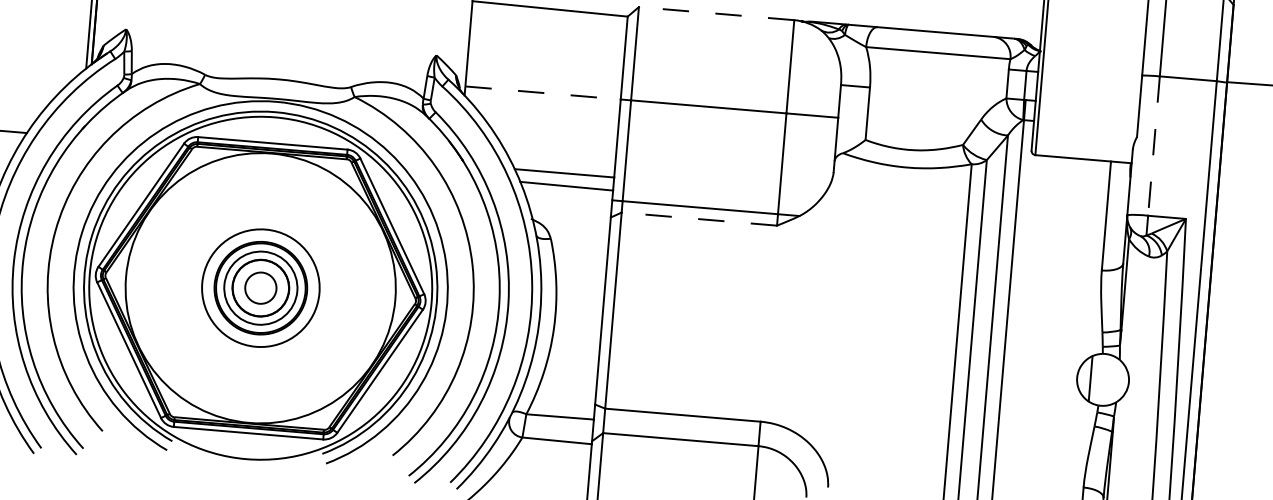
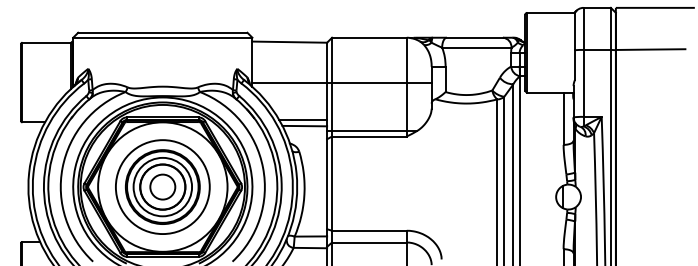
line: (714, 12) -> (368, 37), dashed -> solid
line: (544, 92) -> (290, 82), dashed -> solid
line: (1153, 146) -> (583, 83), dashed -> solid
line: (697, 218) -> (368, 136), dashed -> solid
part: (260, 286) -> (162, 186), size x1.67

